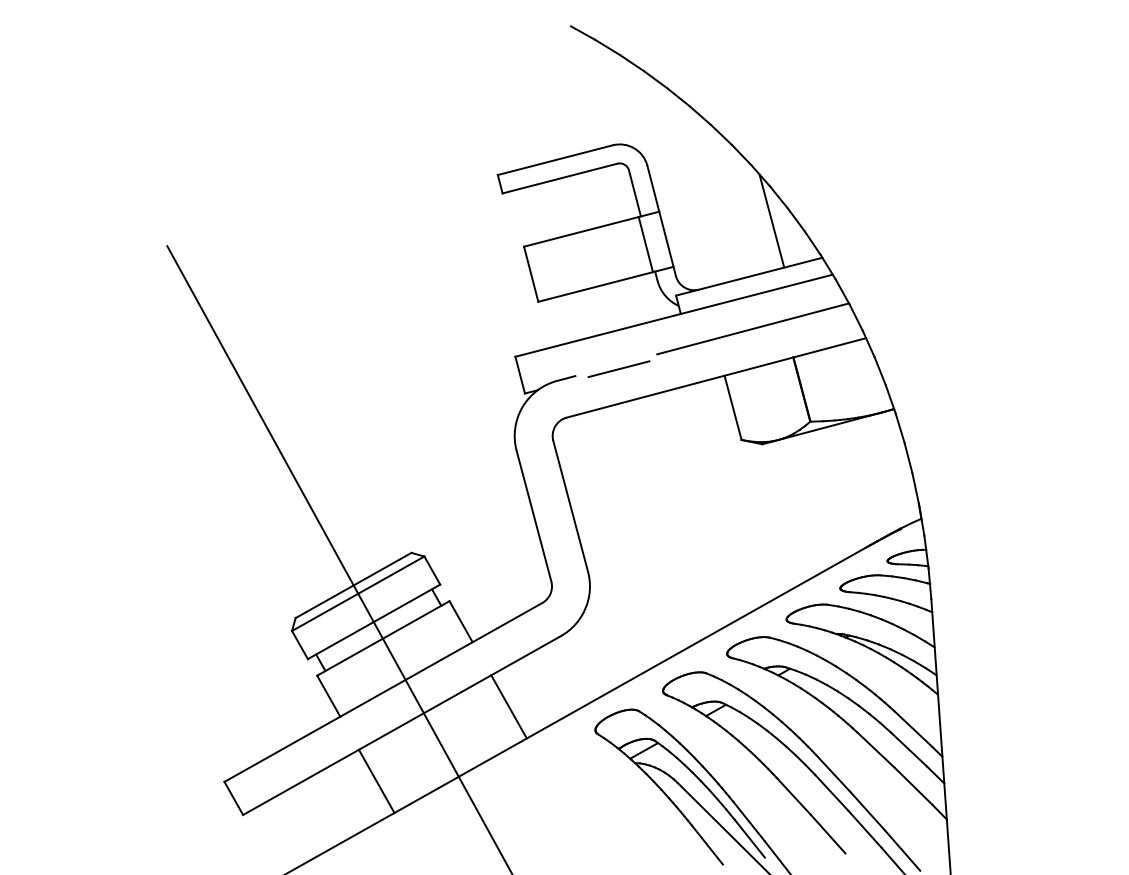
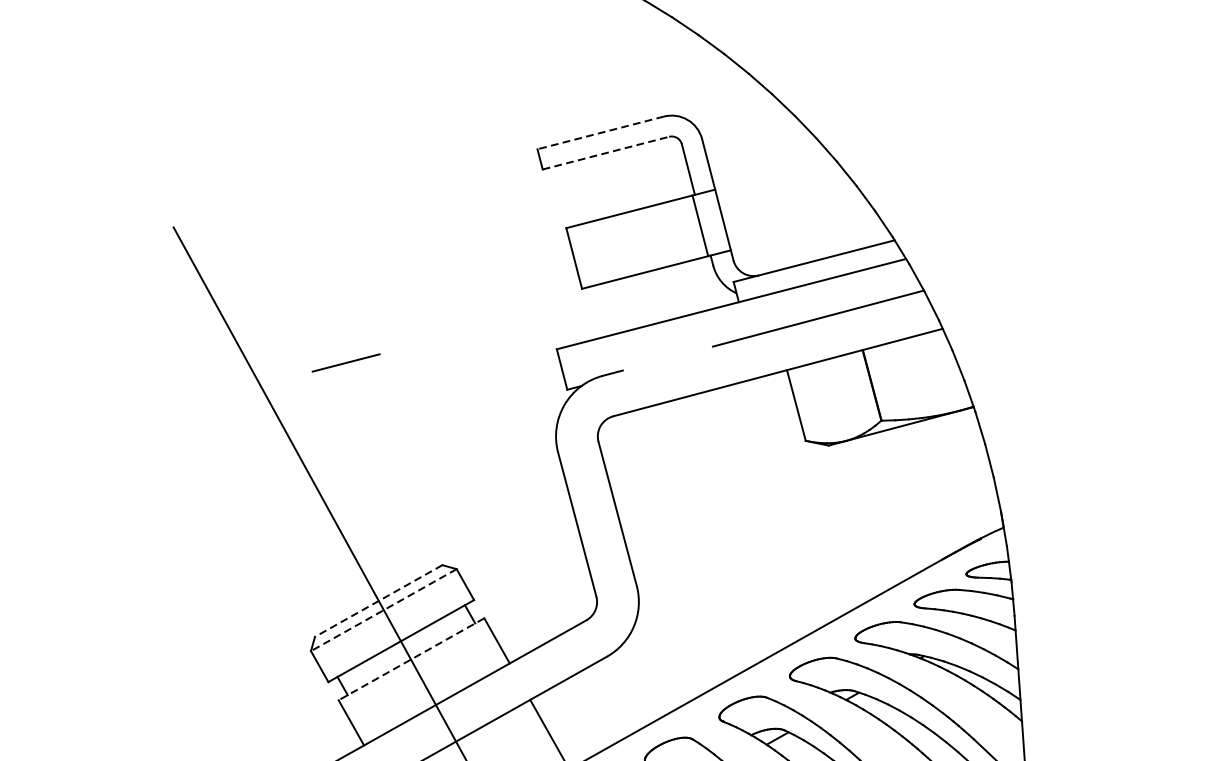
line: (554, 160) -> (599, 133), solid -> dashed
line: (560, 178) -> (606, 153), solid -> dashed
line: (771, 220) -> (838, 199), removed
line: (618, 368) -> (345, 362), moved
line: (353, 585) -> (378, 601), solid -> dashed
line: (358, 593) -> (384, 609), solid -> dashed
line: (383, 638) -> (411, 659), solid -> dashed

